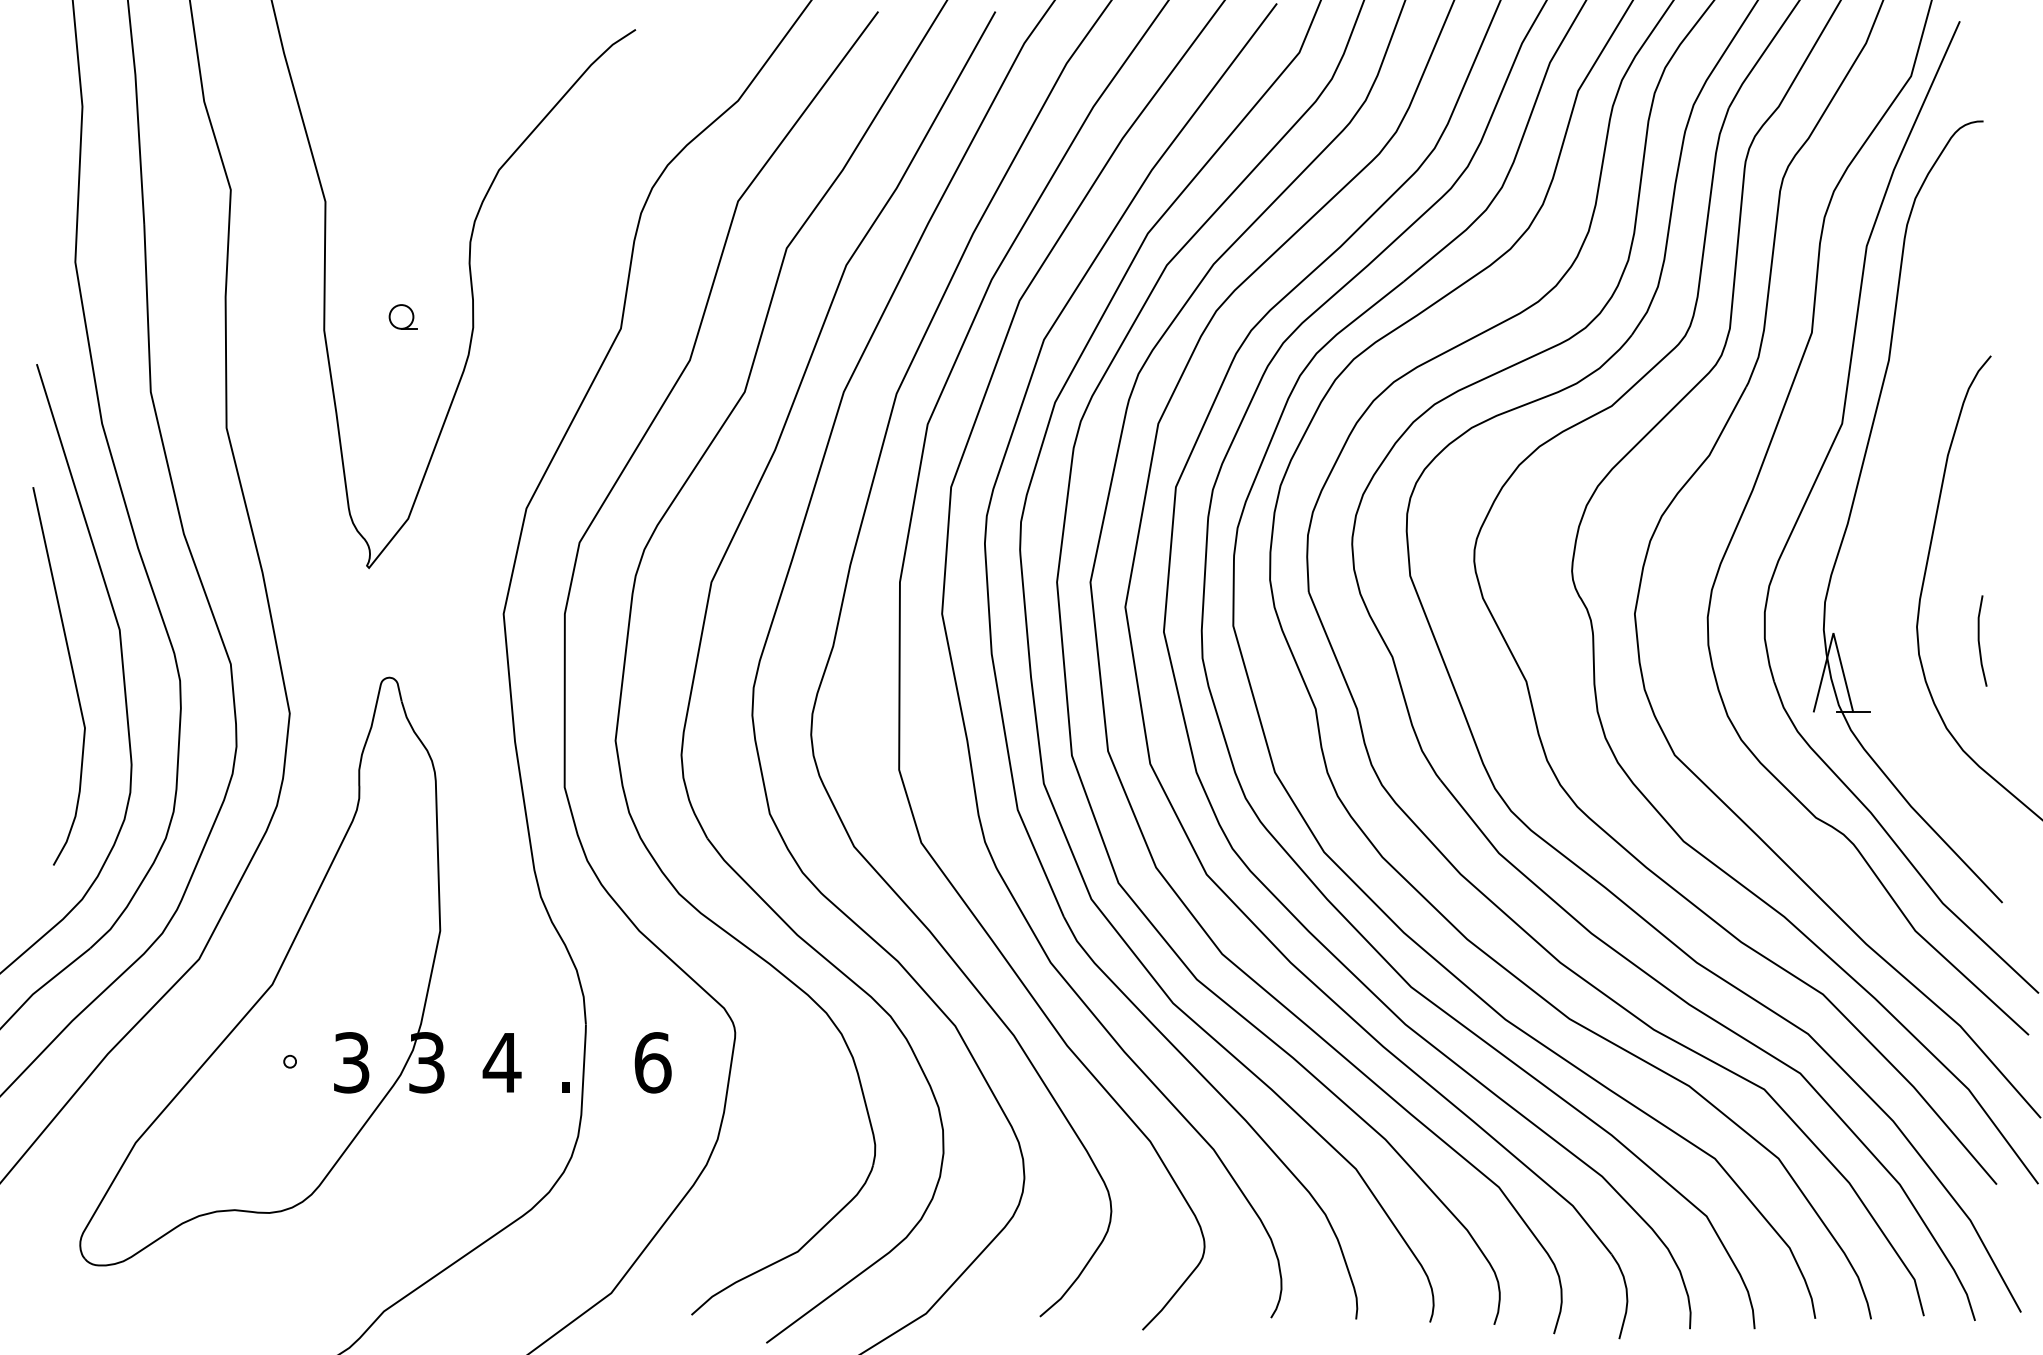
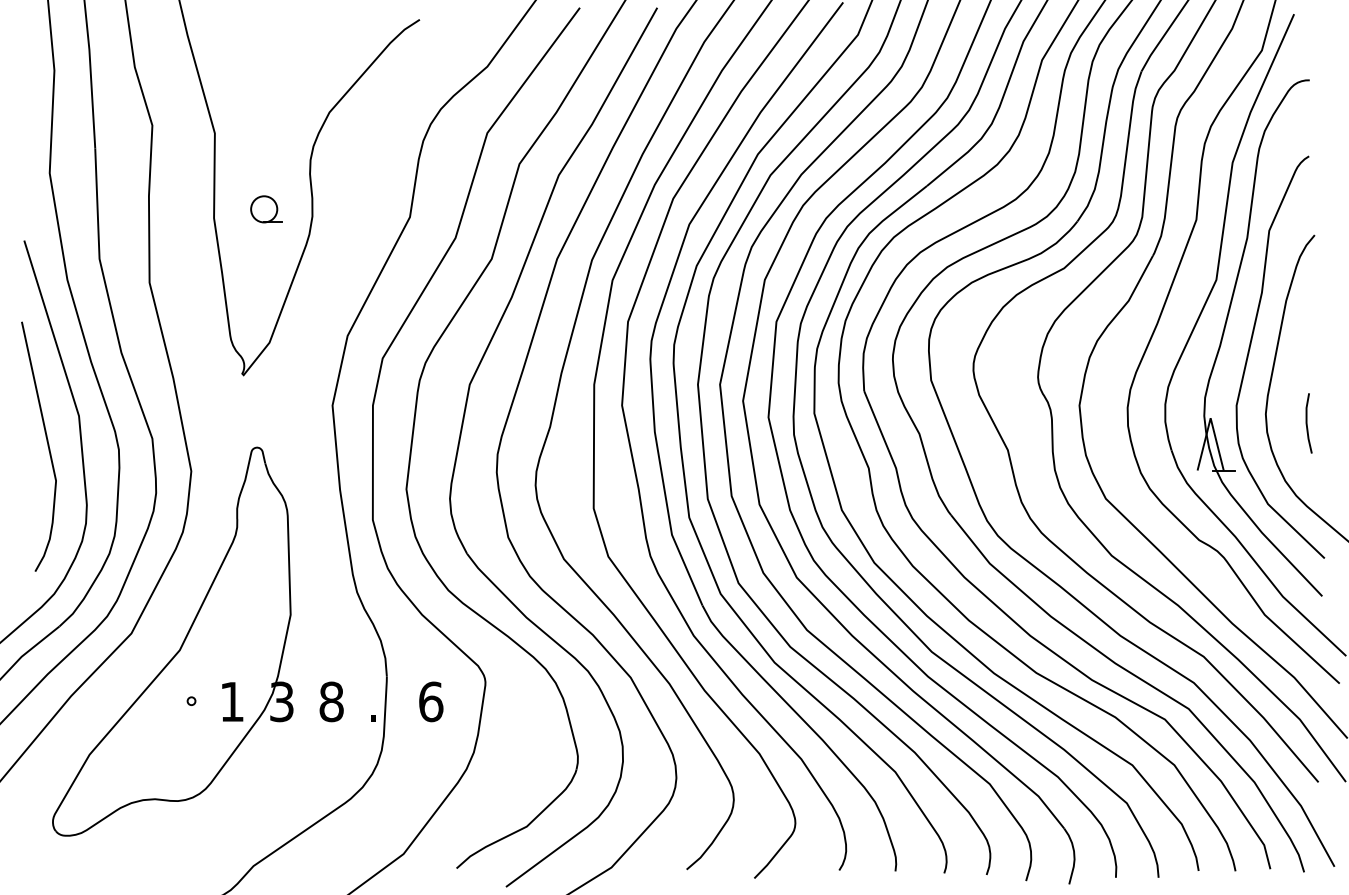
part: (403, 317) -> (266, 209), size x1.67
curve: (1893, 529) -> (1250, 349), added
text: (350, 1062) -> (231, 701), 3 -> 1
text: (502, 1062) -> (331, 701), 4 -> 8

